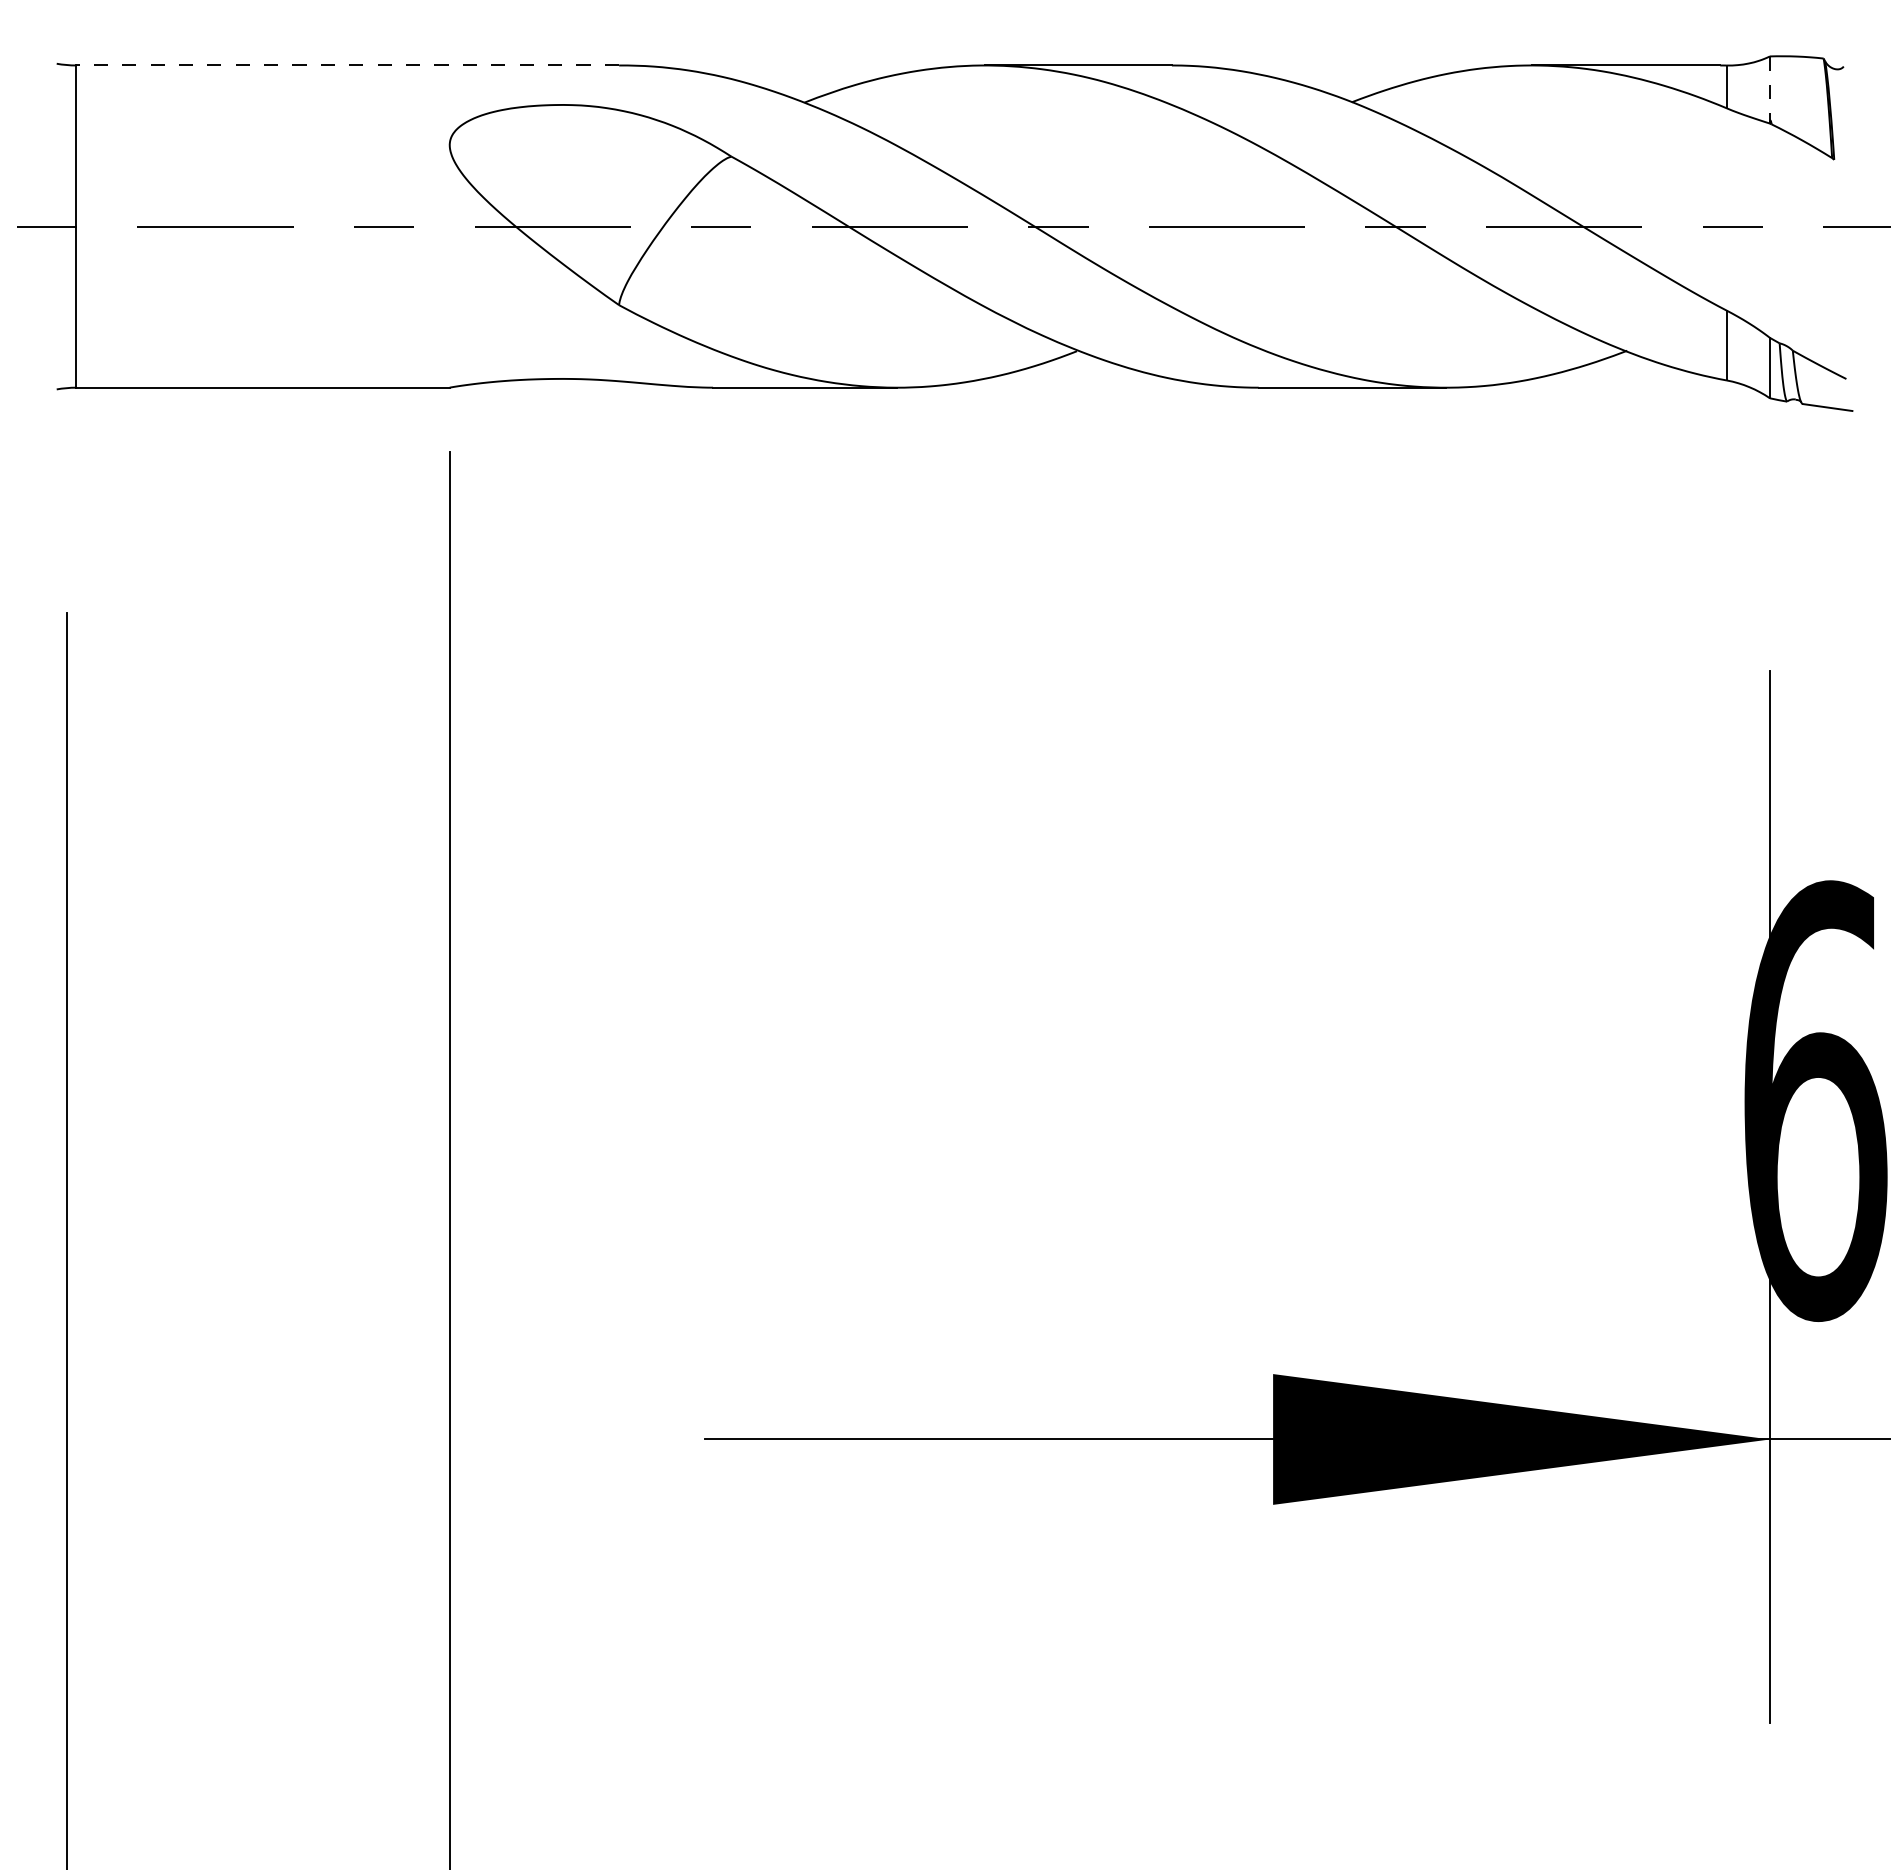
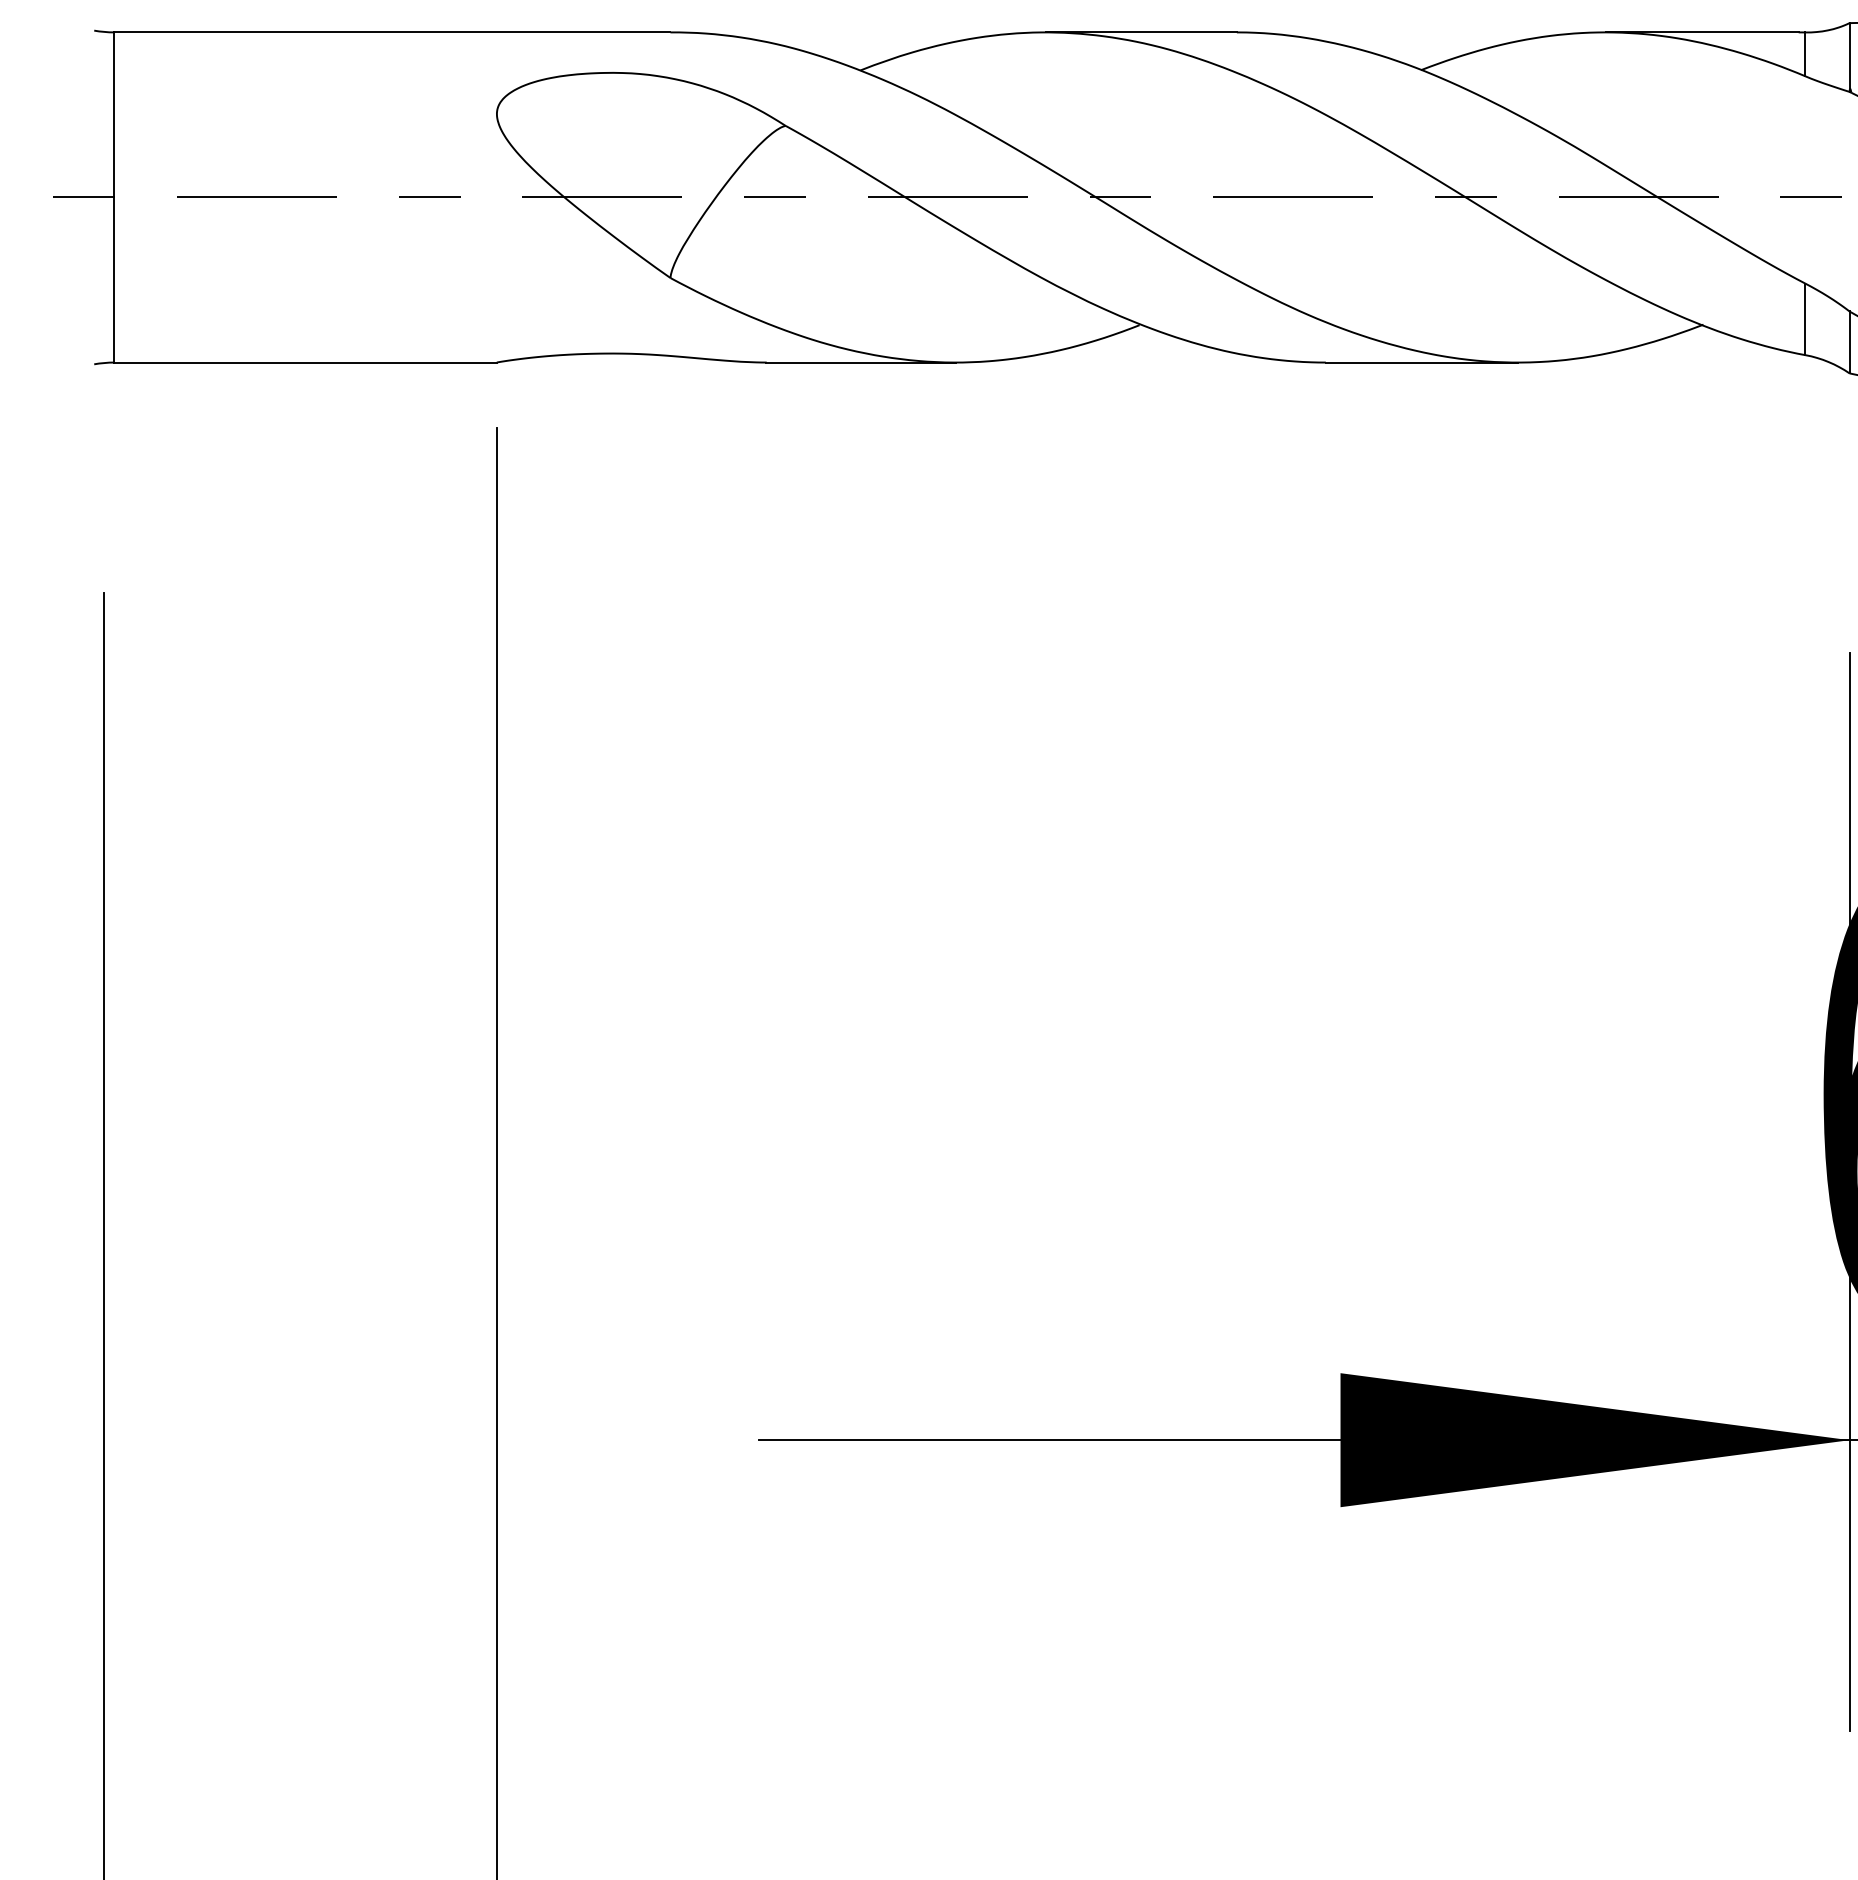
line: (347, 65) -> (392, 32), dashed -> solid
line: (1769, 90) -> (1849, 58), dashed -> solid

